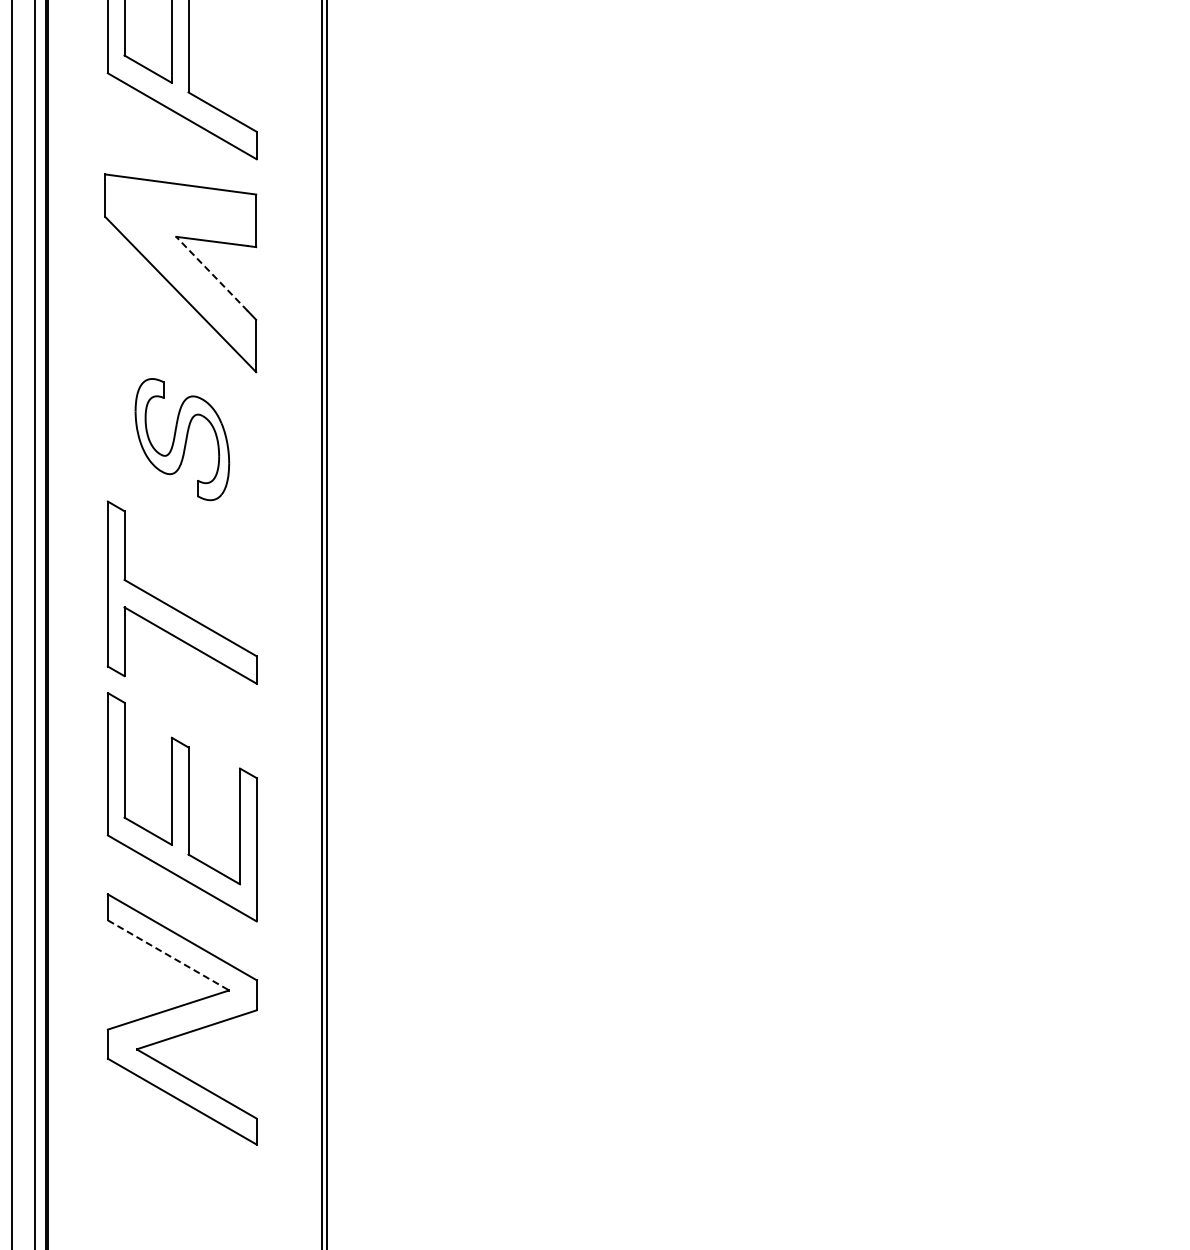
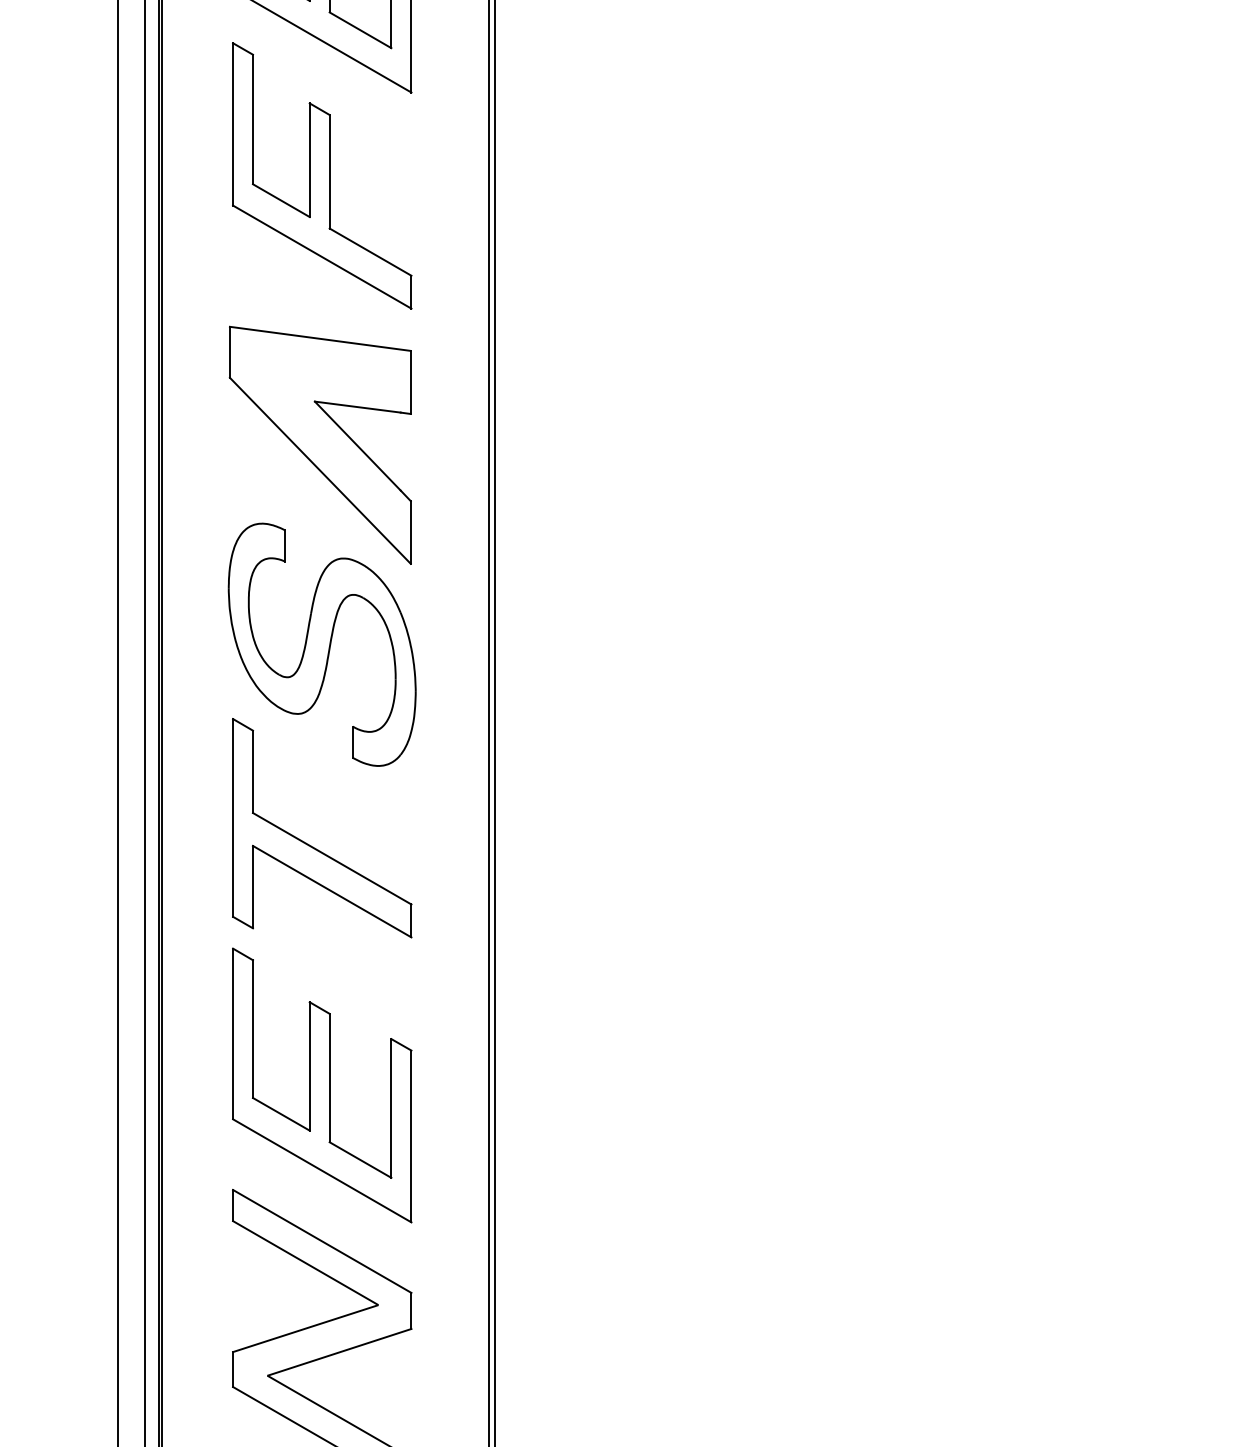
line: (212, 273) -> (358, 445), dashed -> solid
part: (182, 439) -> (322, 644), size x1.67
line: (168, 955) -> (305, 1263), dashed -> solid

